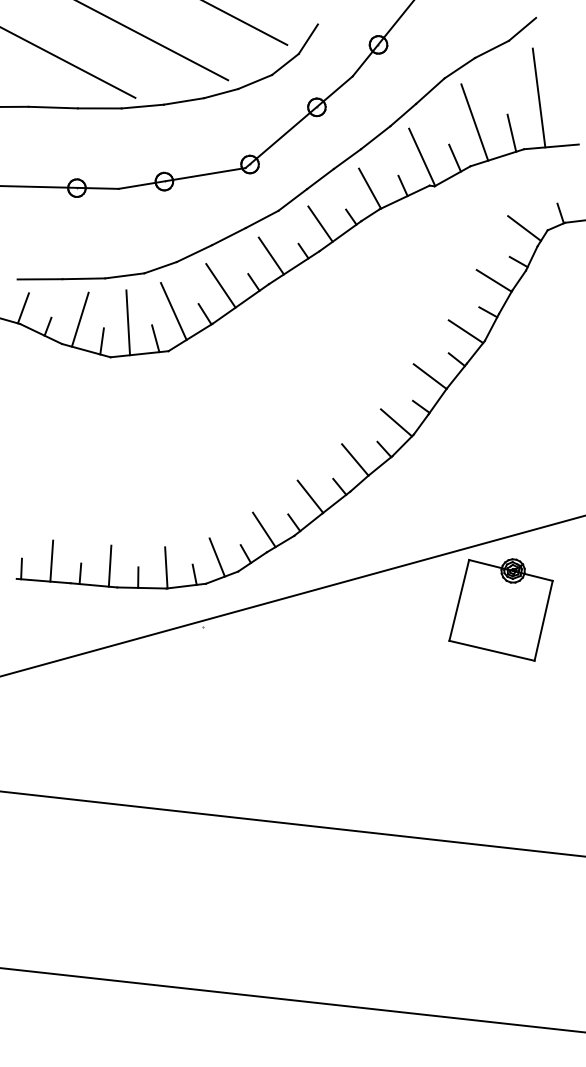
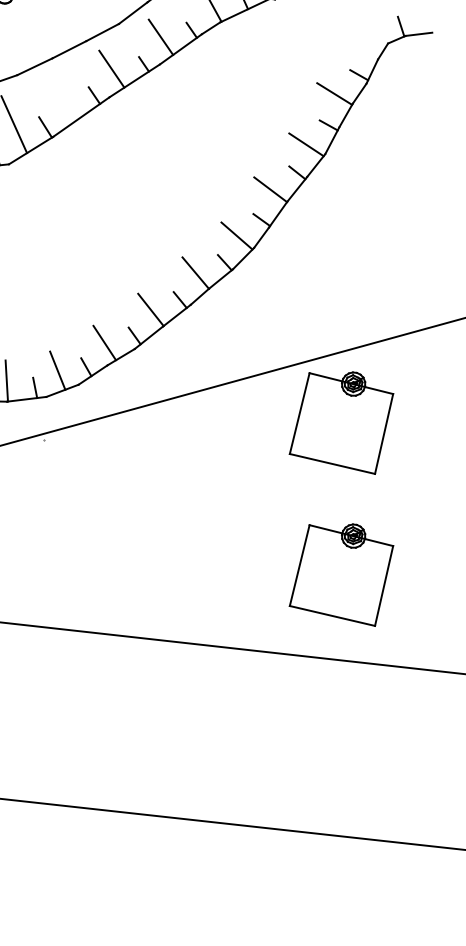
line: (524, 228) -> (364, 41), removed
line: (220, 285) -> (60, 98), removed
part: (500, 761) -> (340, 574), added

